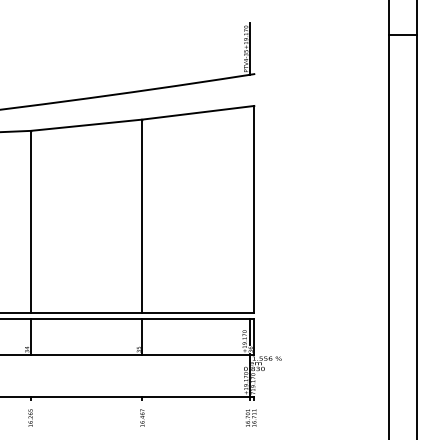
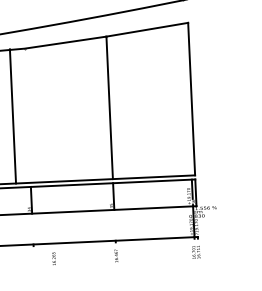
line: (30, 221) -> (12, 115), moved
text: (30, 417) -> (53, 258), moved

